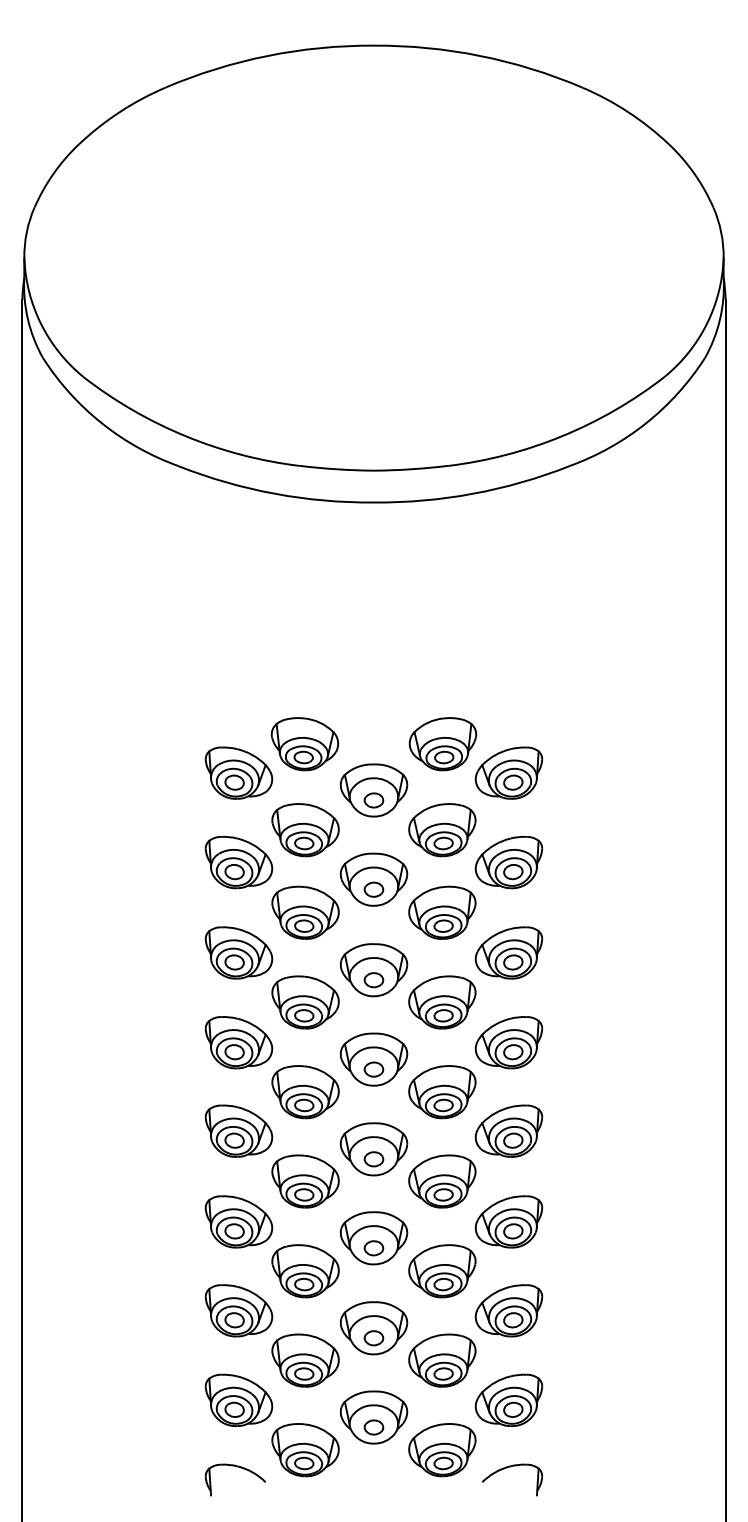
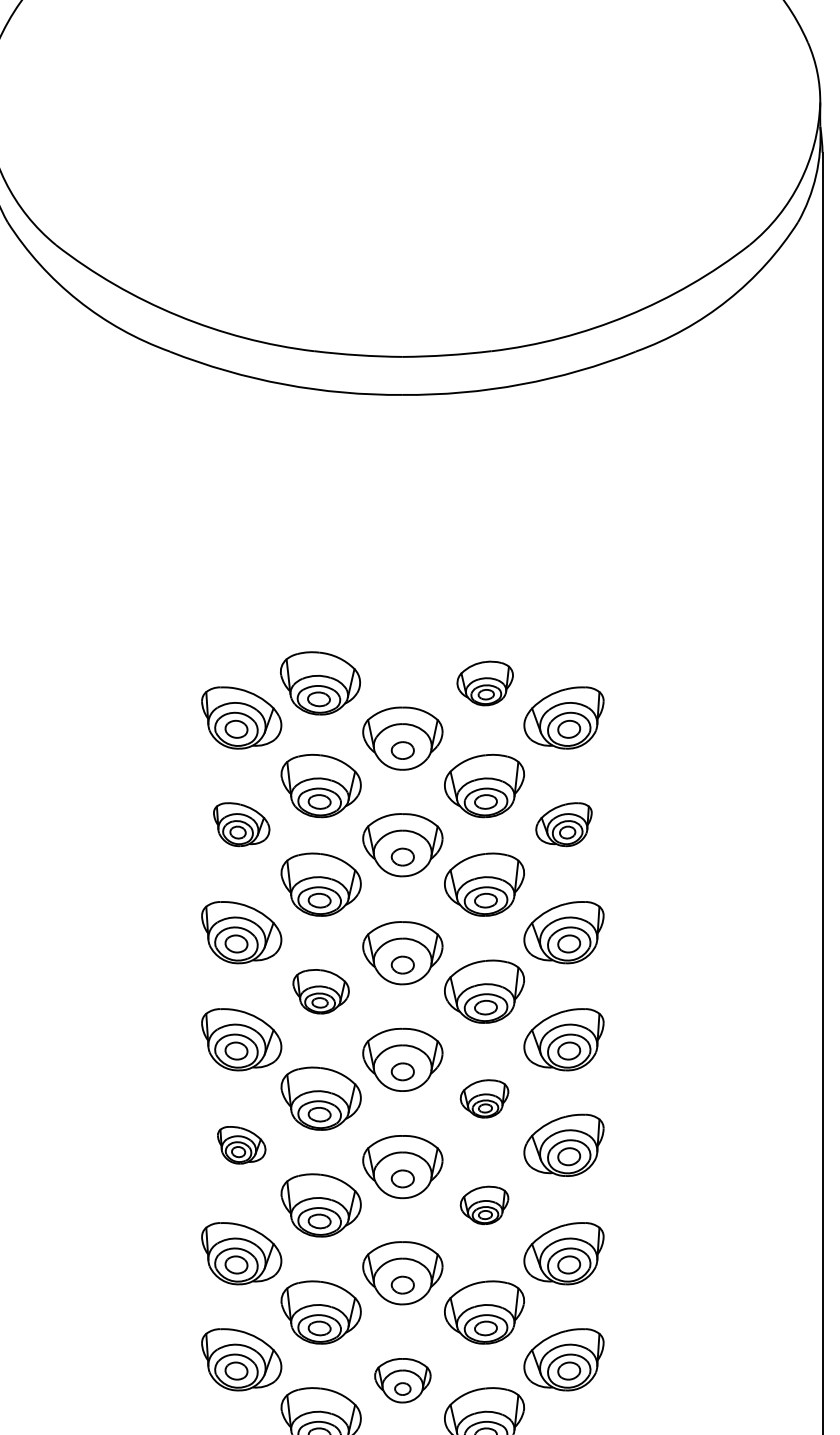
part: (442, 744) -> (484, 683), size x0.7
part: (238, 862) -> (241, 824), size x0.7
part: (508, 862) -> (563, 824), size x0.7
part: (305, 1002) -> (321, 991), size x0.7
part: (442, 1092) -> (484, 1099), size x0.6
part: (238, 1130) -> (241, 1144), size x0.6
part: (442, 1181) -> (484, 1205), size x0.6
part: (373, 1328) -> (402, 1380), size x0.7

